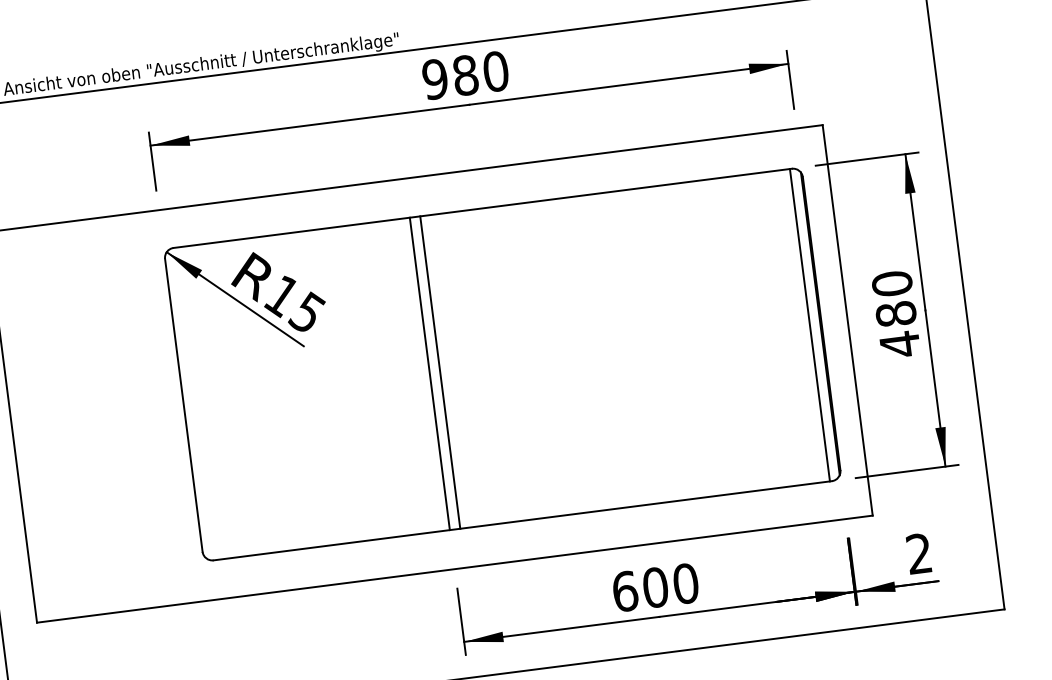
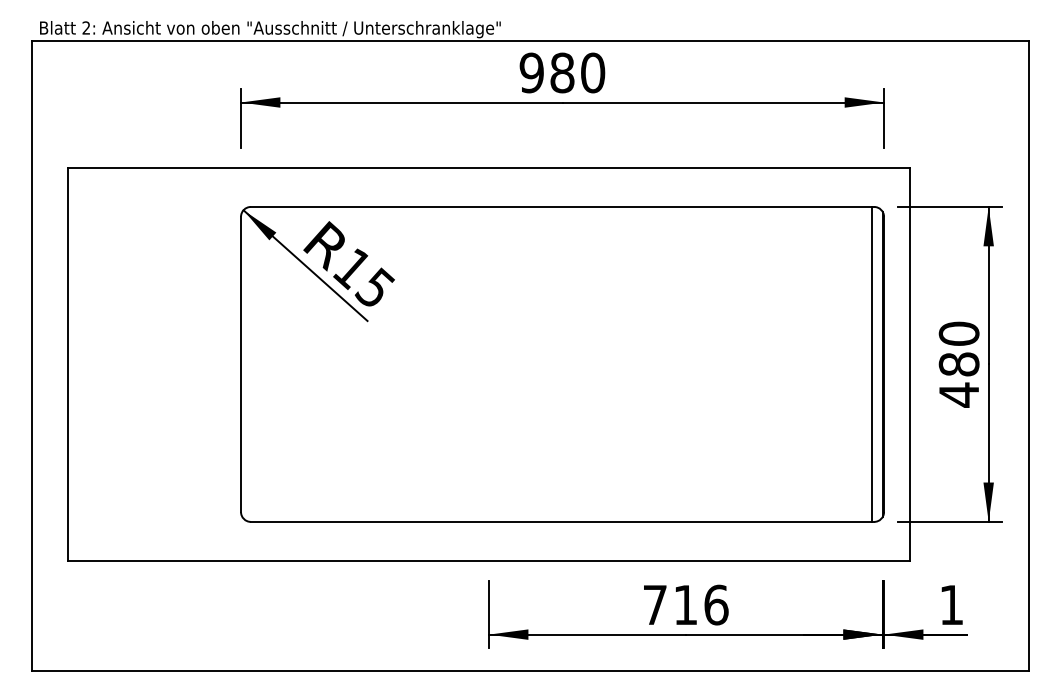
line: (440, 371) -> (499, 363), removed
line: (430, 372) -> (489, 363), removed
text: (919, 553) -> (951, 604), 2 -> 1
text: (655, 587) -> (685, 604), 600 -> 716

